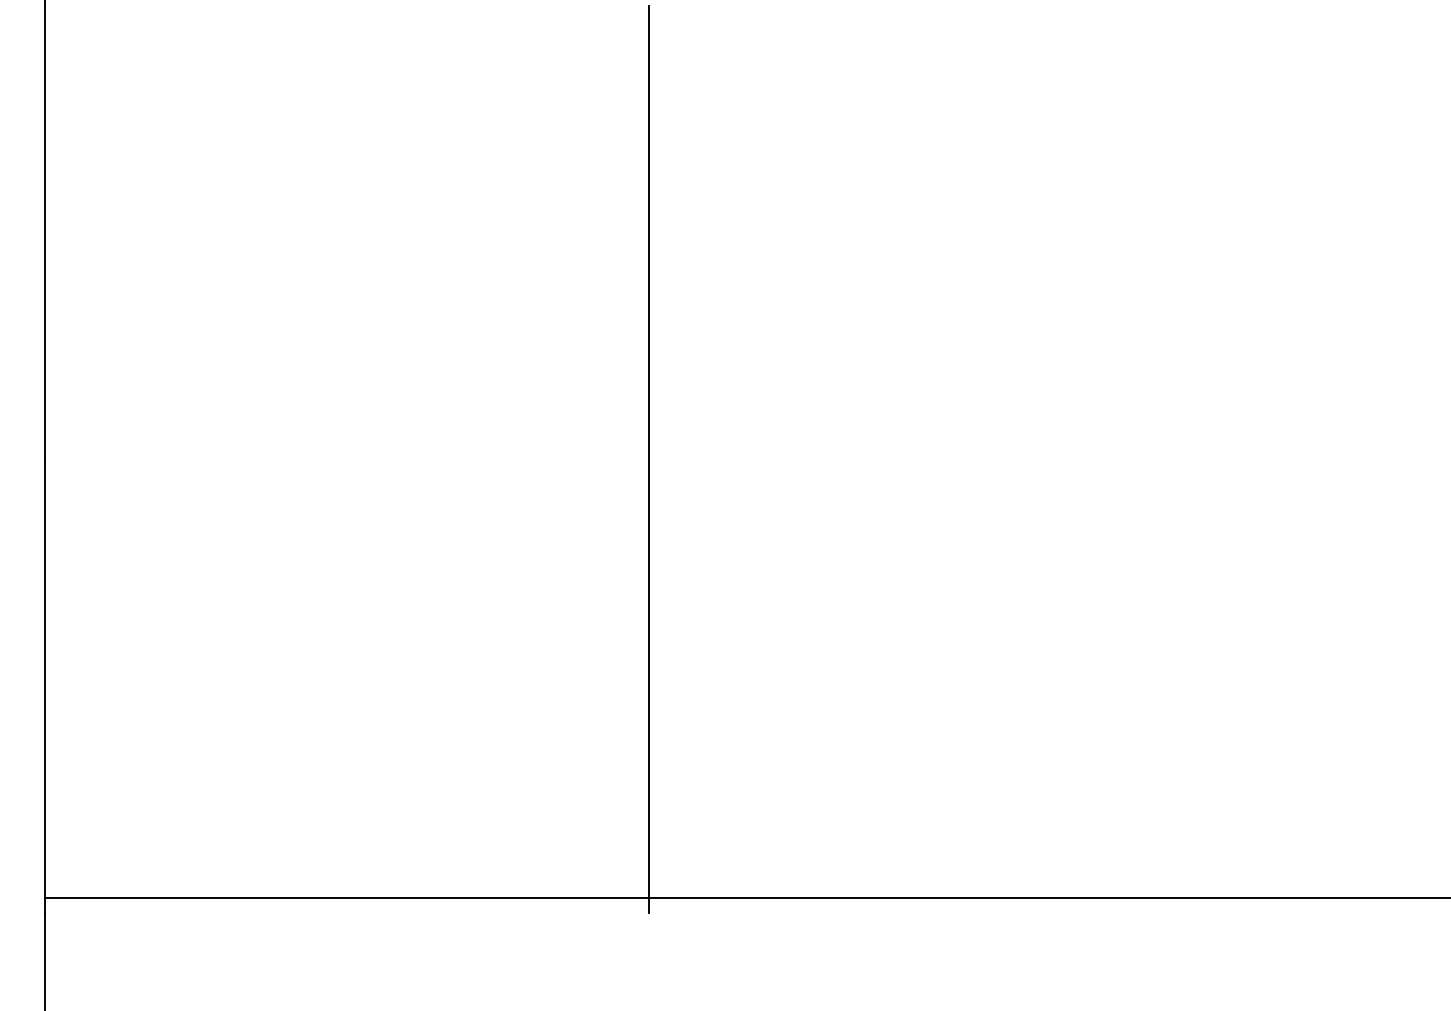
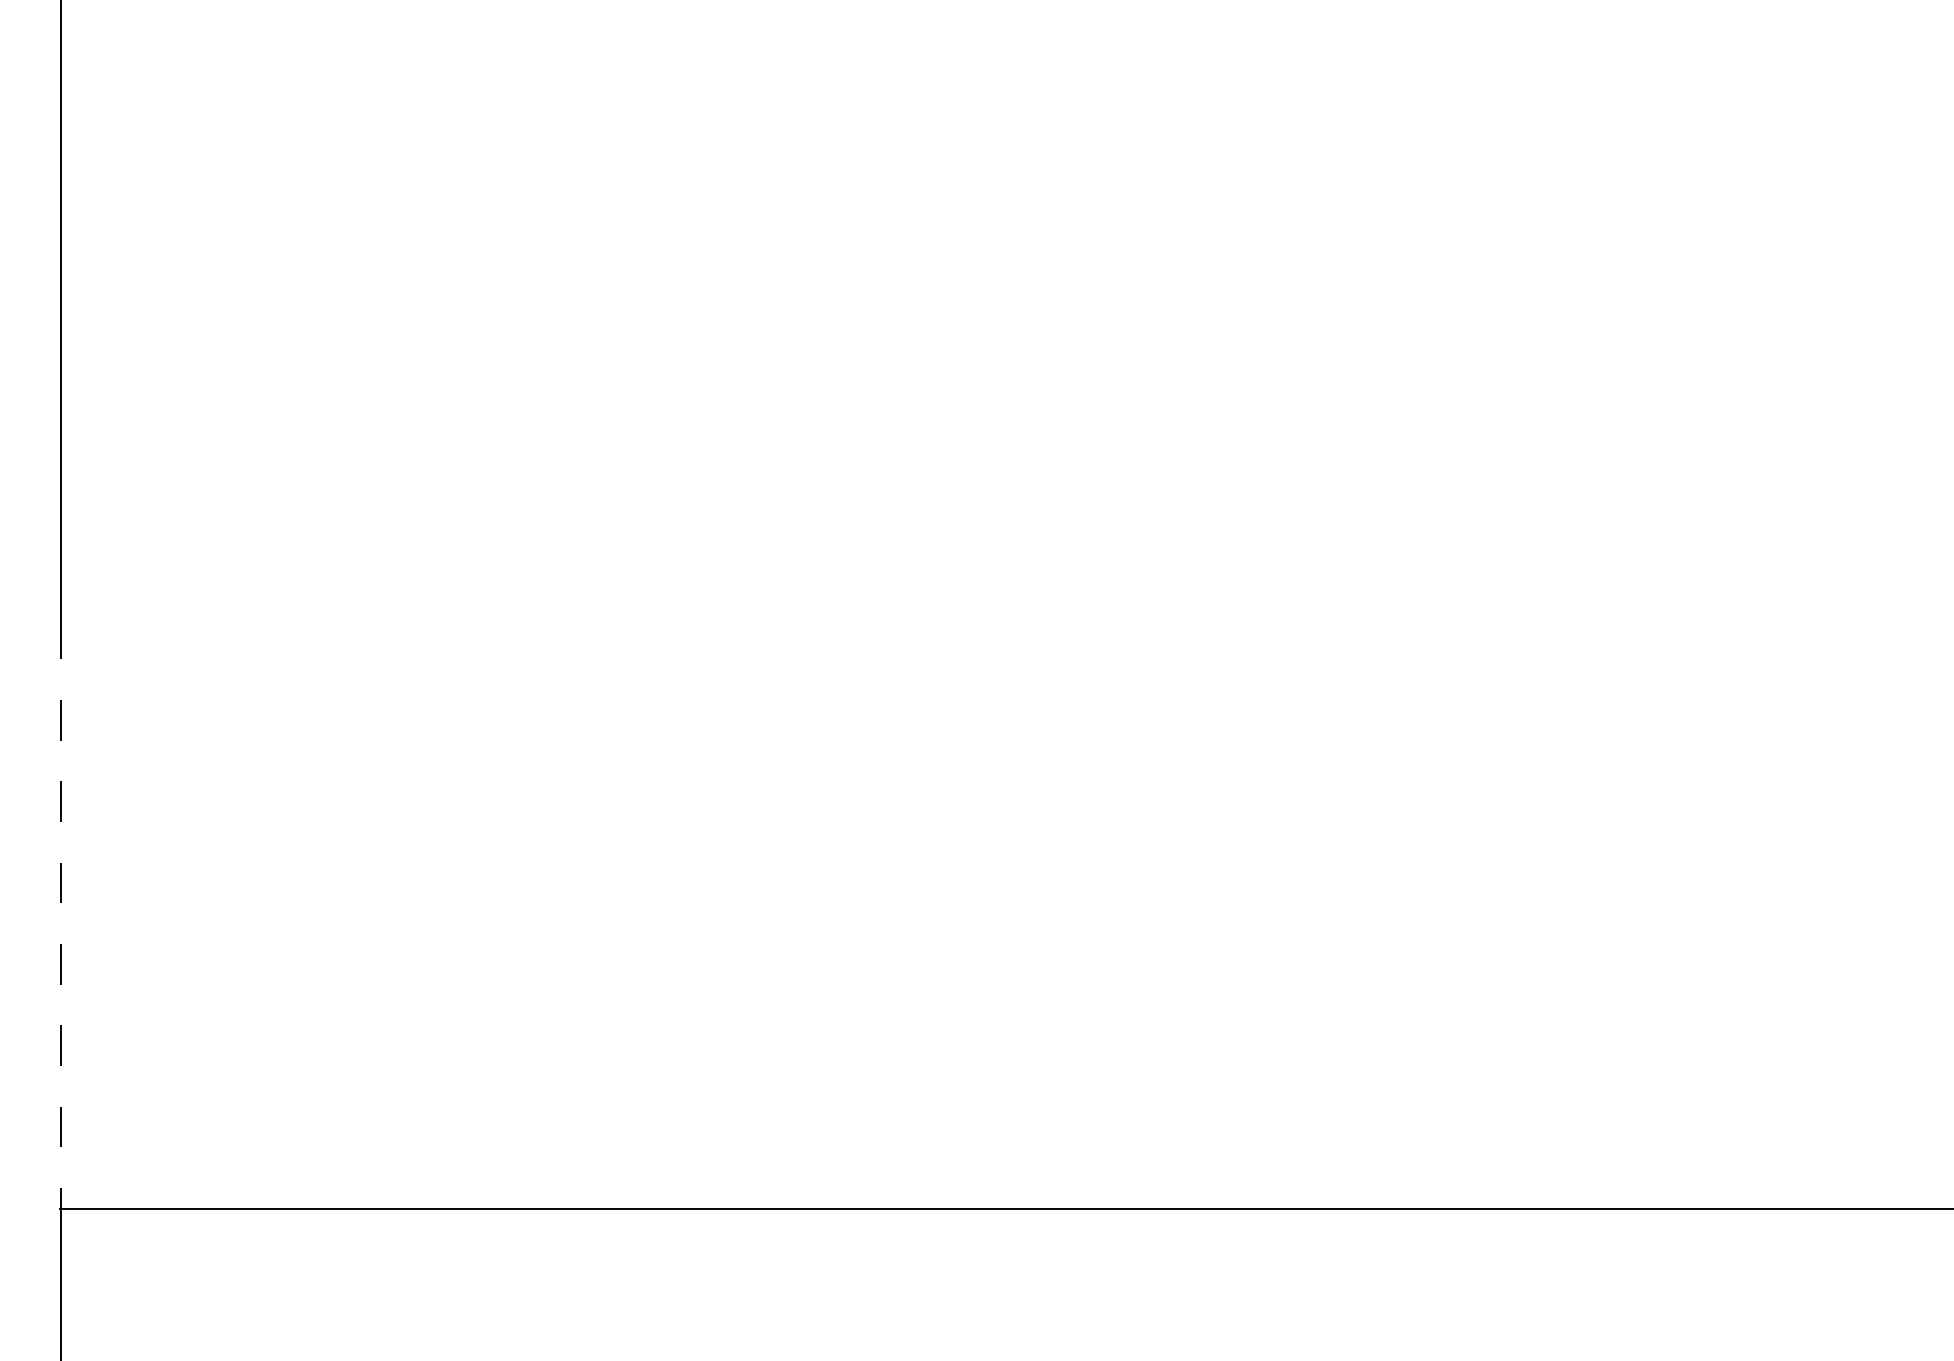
line: (649, 459) -> (874, 618), removed
line: (44, 686) -> (60, 923), solid -> dashed

